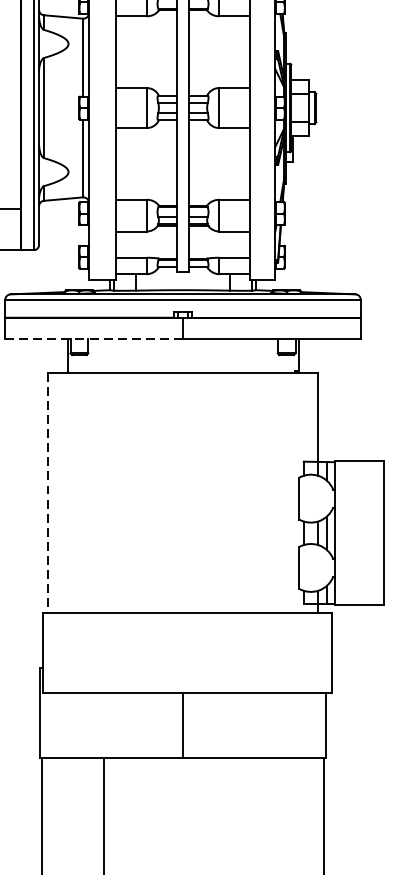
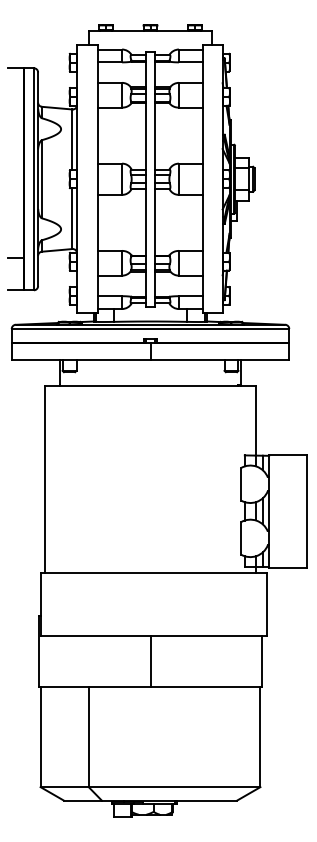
line: (93, 338) -> (80, 359), dashed -> solid
line: (48, 492) -> (45, 479), dashed -> solid

